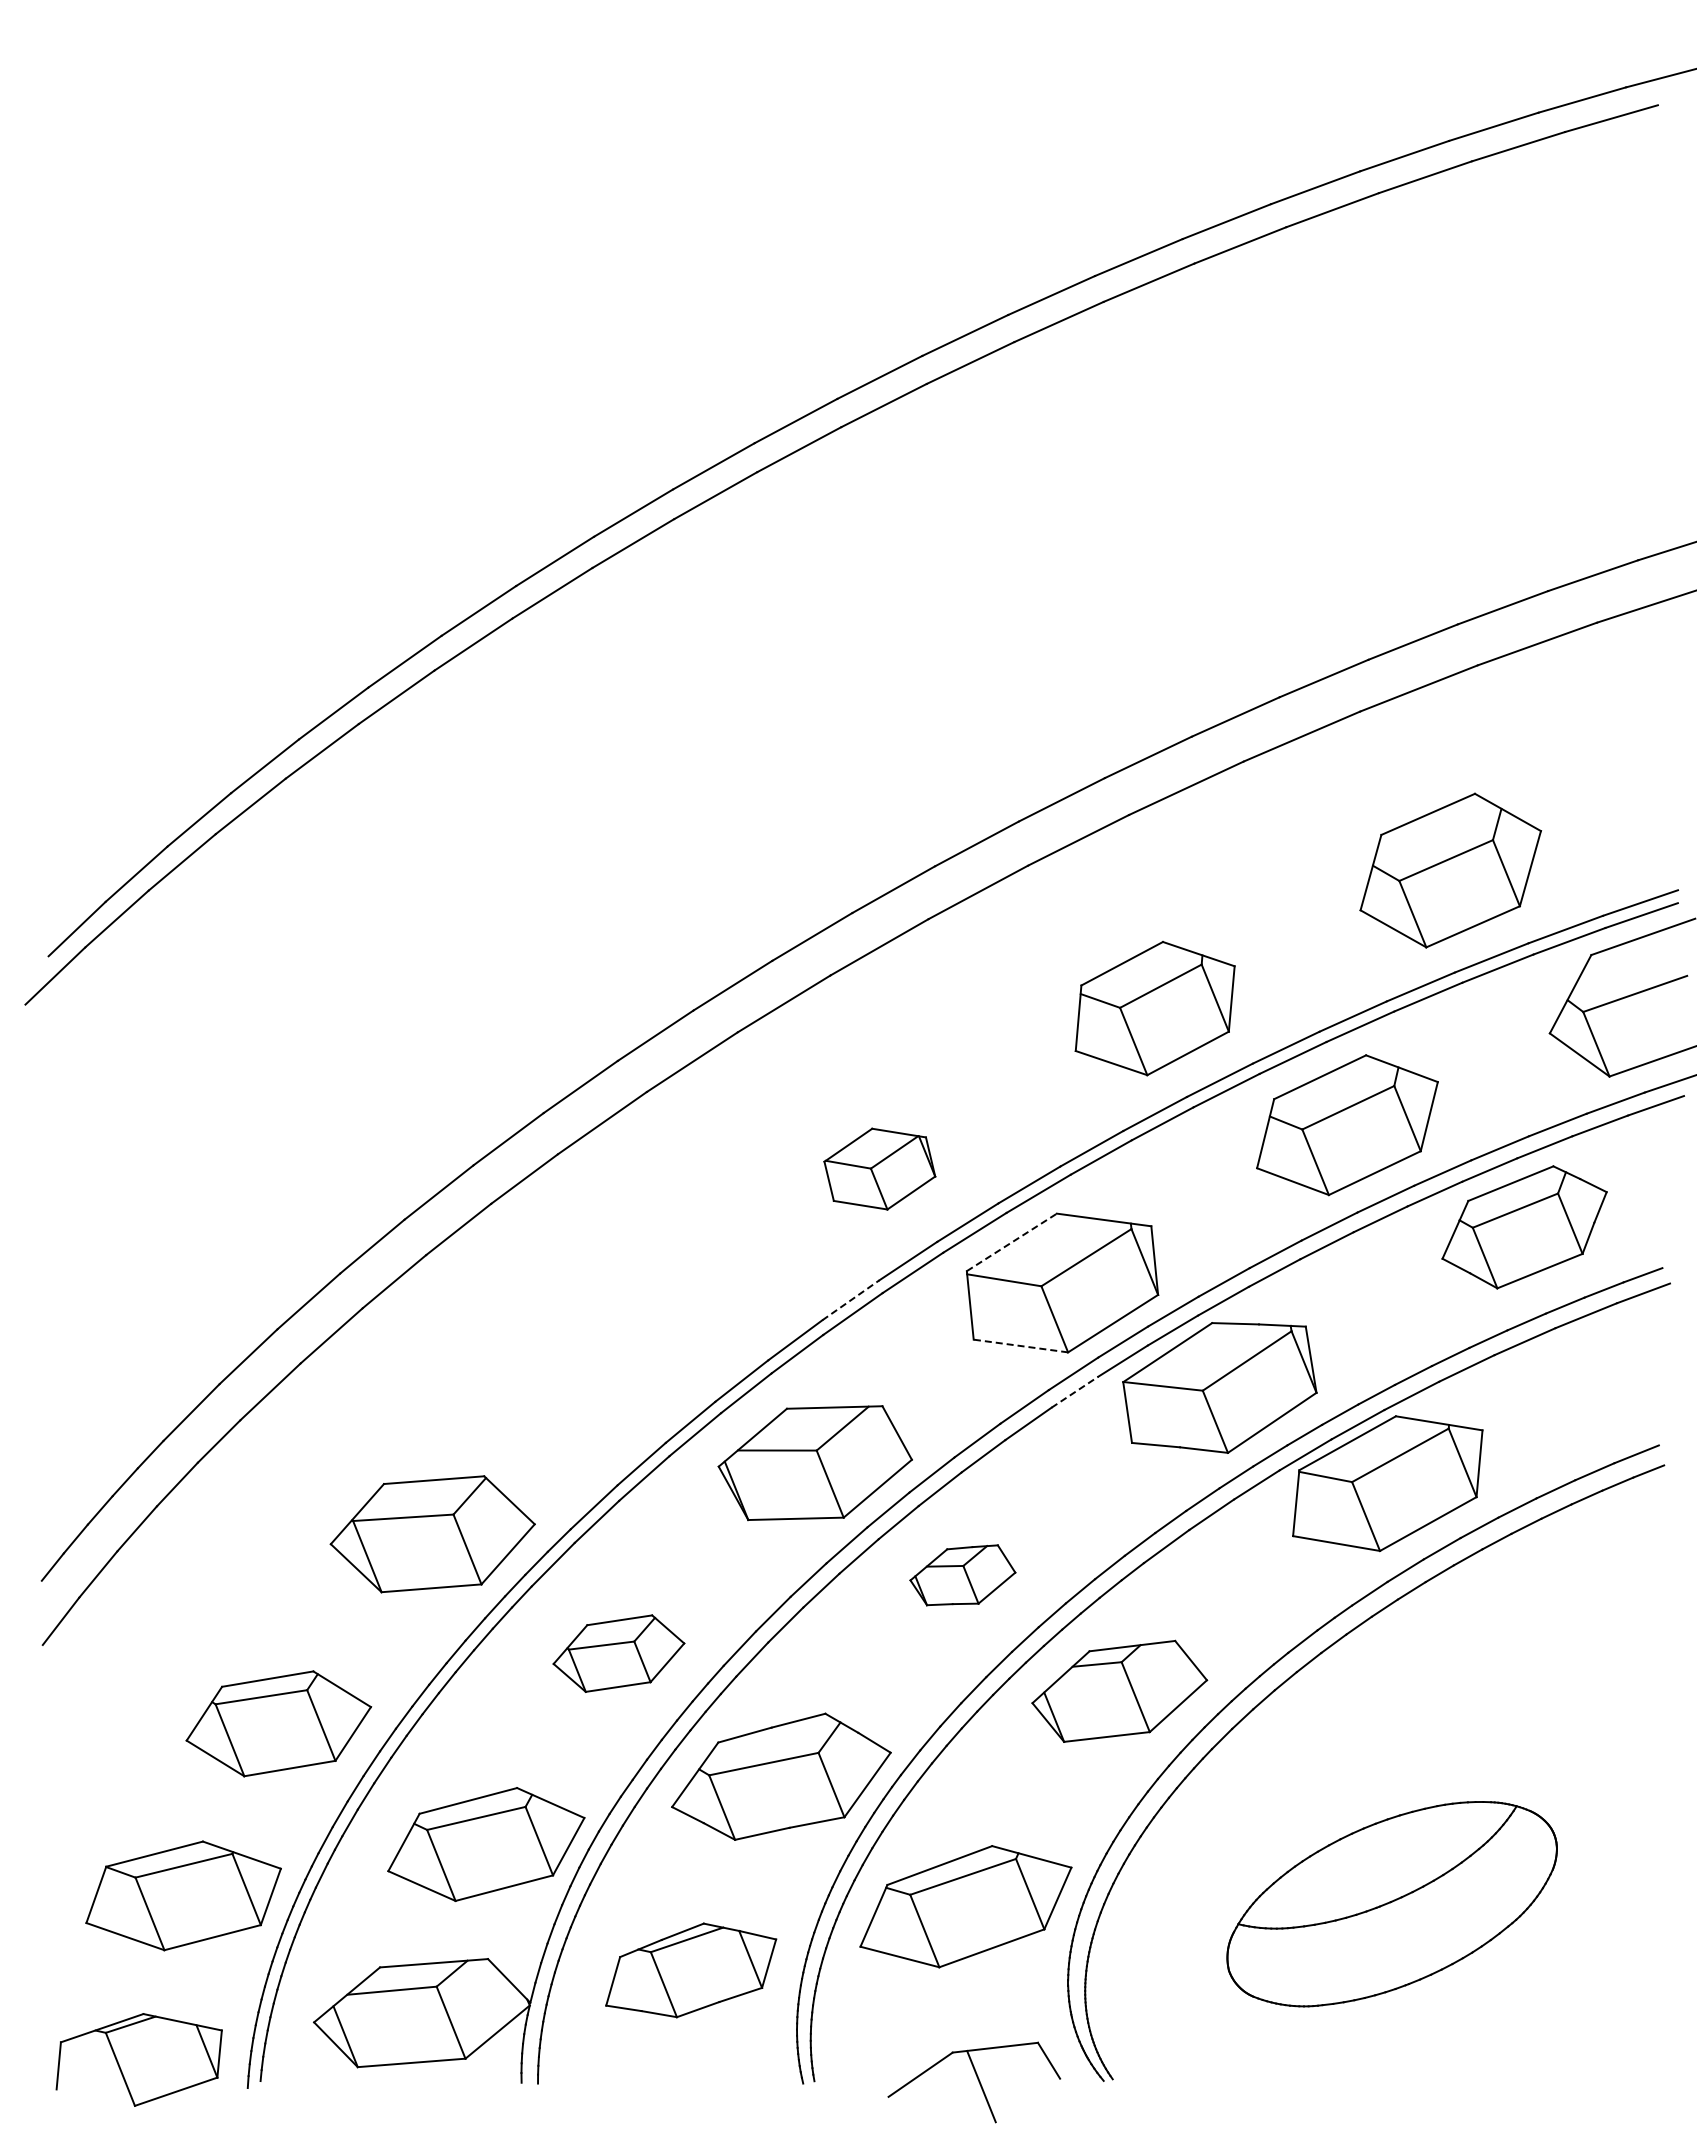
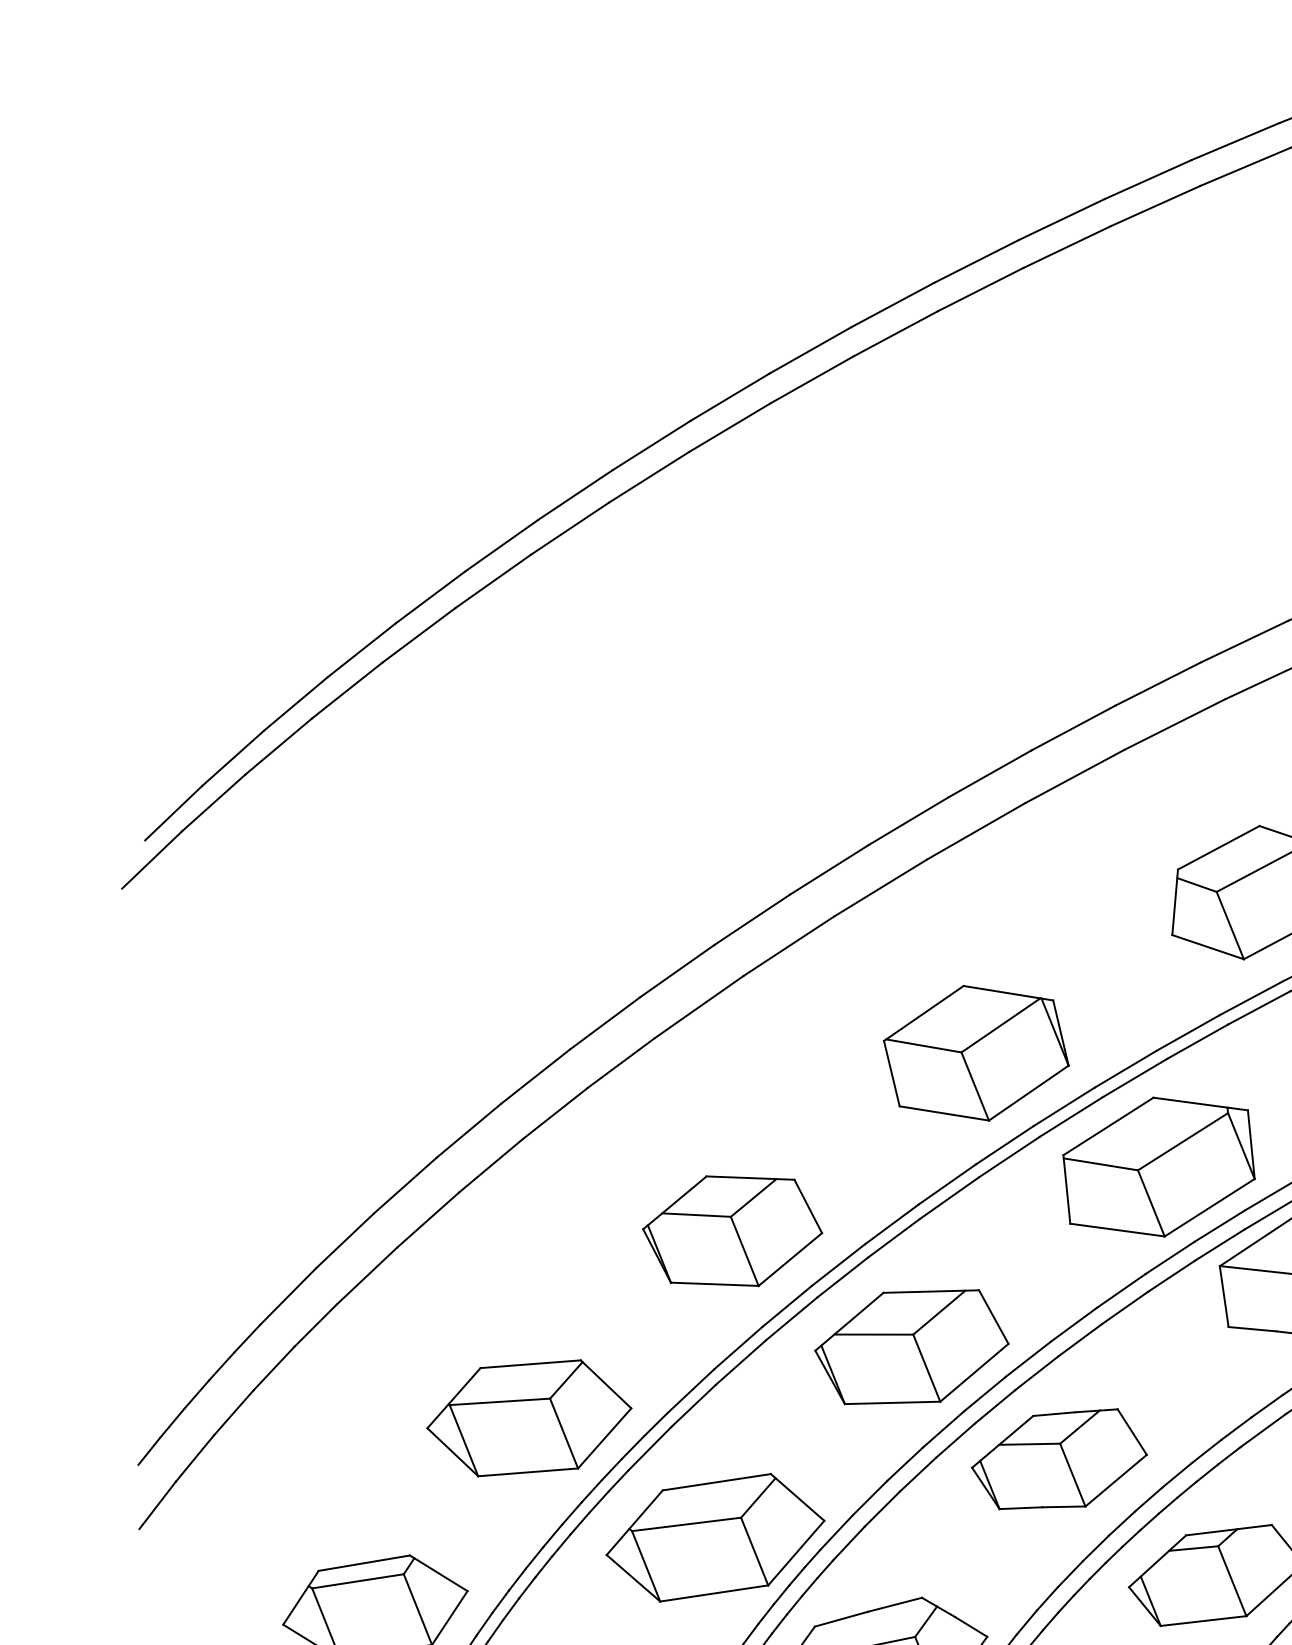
part: (879, 1168) -> (976, 1052), size x1.67
line: (1012, 1242) -> (1109, 1126), dashed -> solid
line: (850, 1300) -> (947, 1184), dashed -> solid
part: (635, 1346) -> (732, 1230), added
line: (1020, 1346) -> (1117, 1230), dashed -> solid
line: (1075, 1391) -> (1172, 1275), dashed -> solid
part: (962, 1575) -> (1059, 1459), size x1.67
part: (618, 1653) -> (715, 1537), size x1.67

